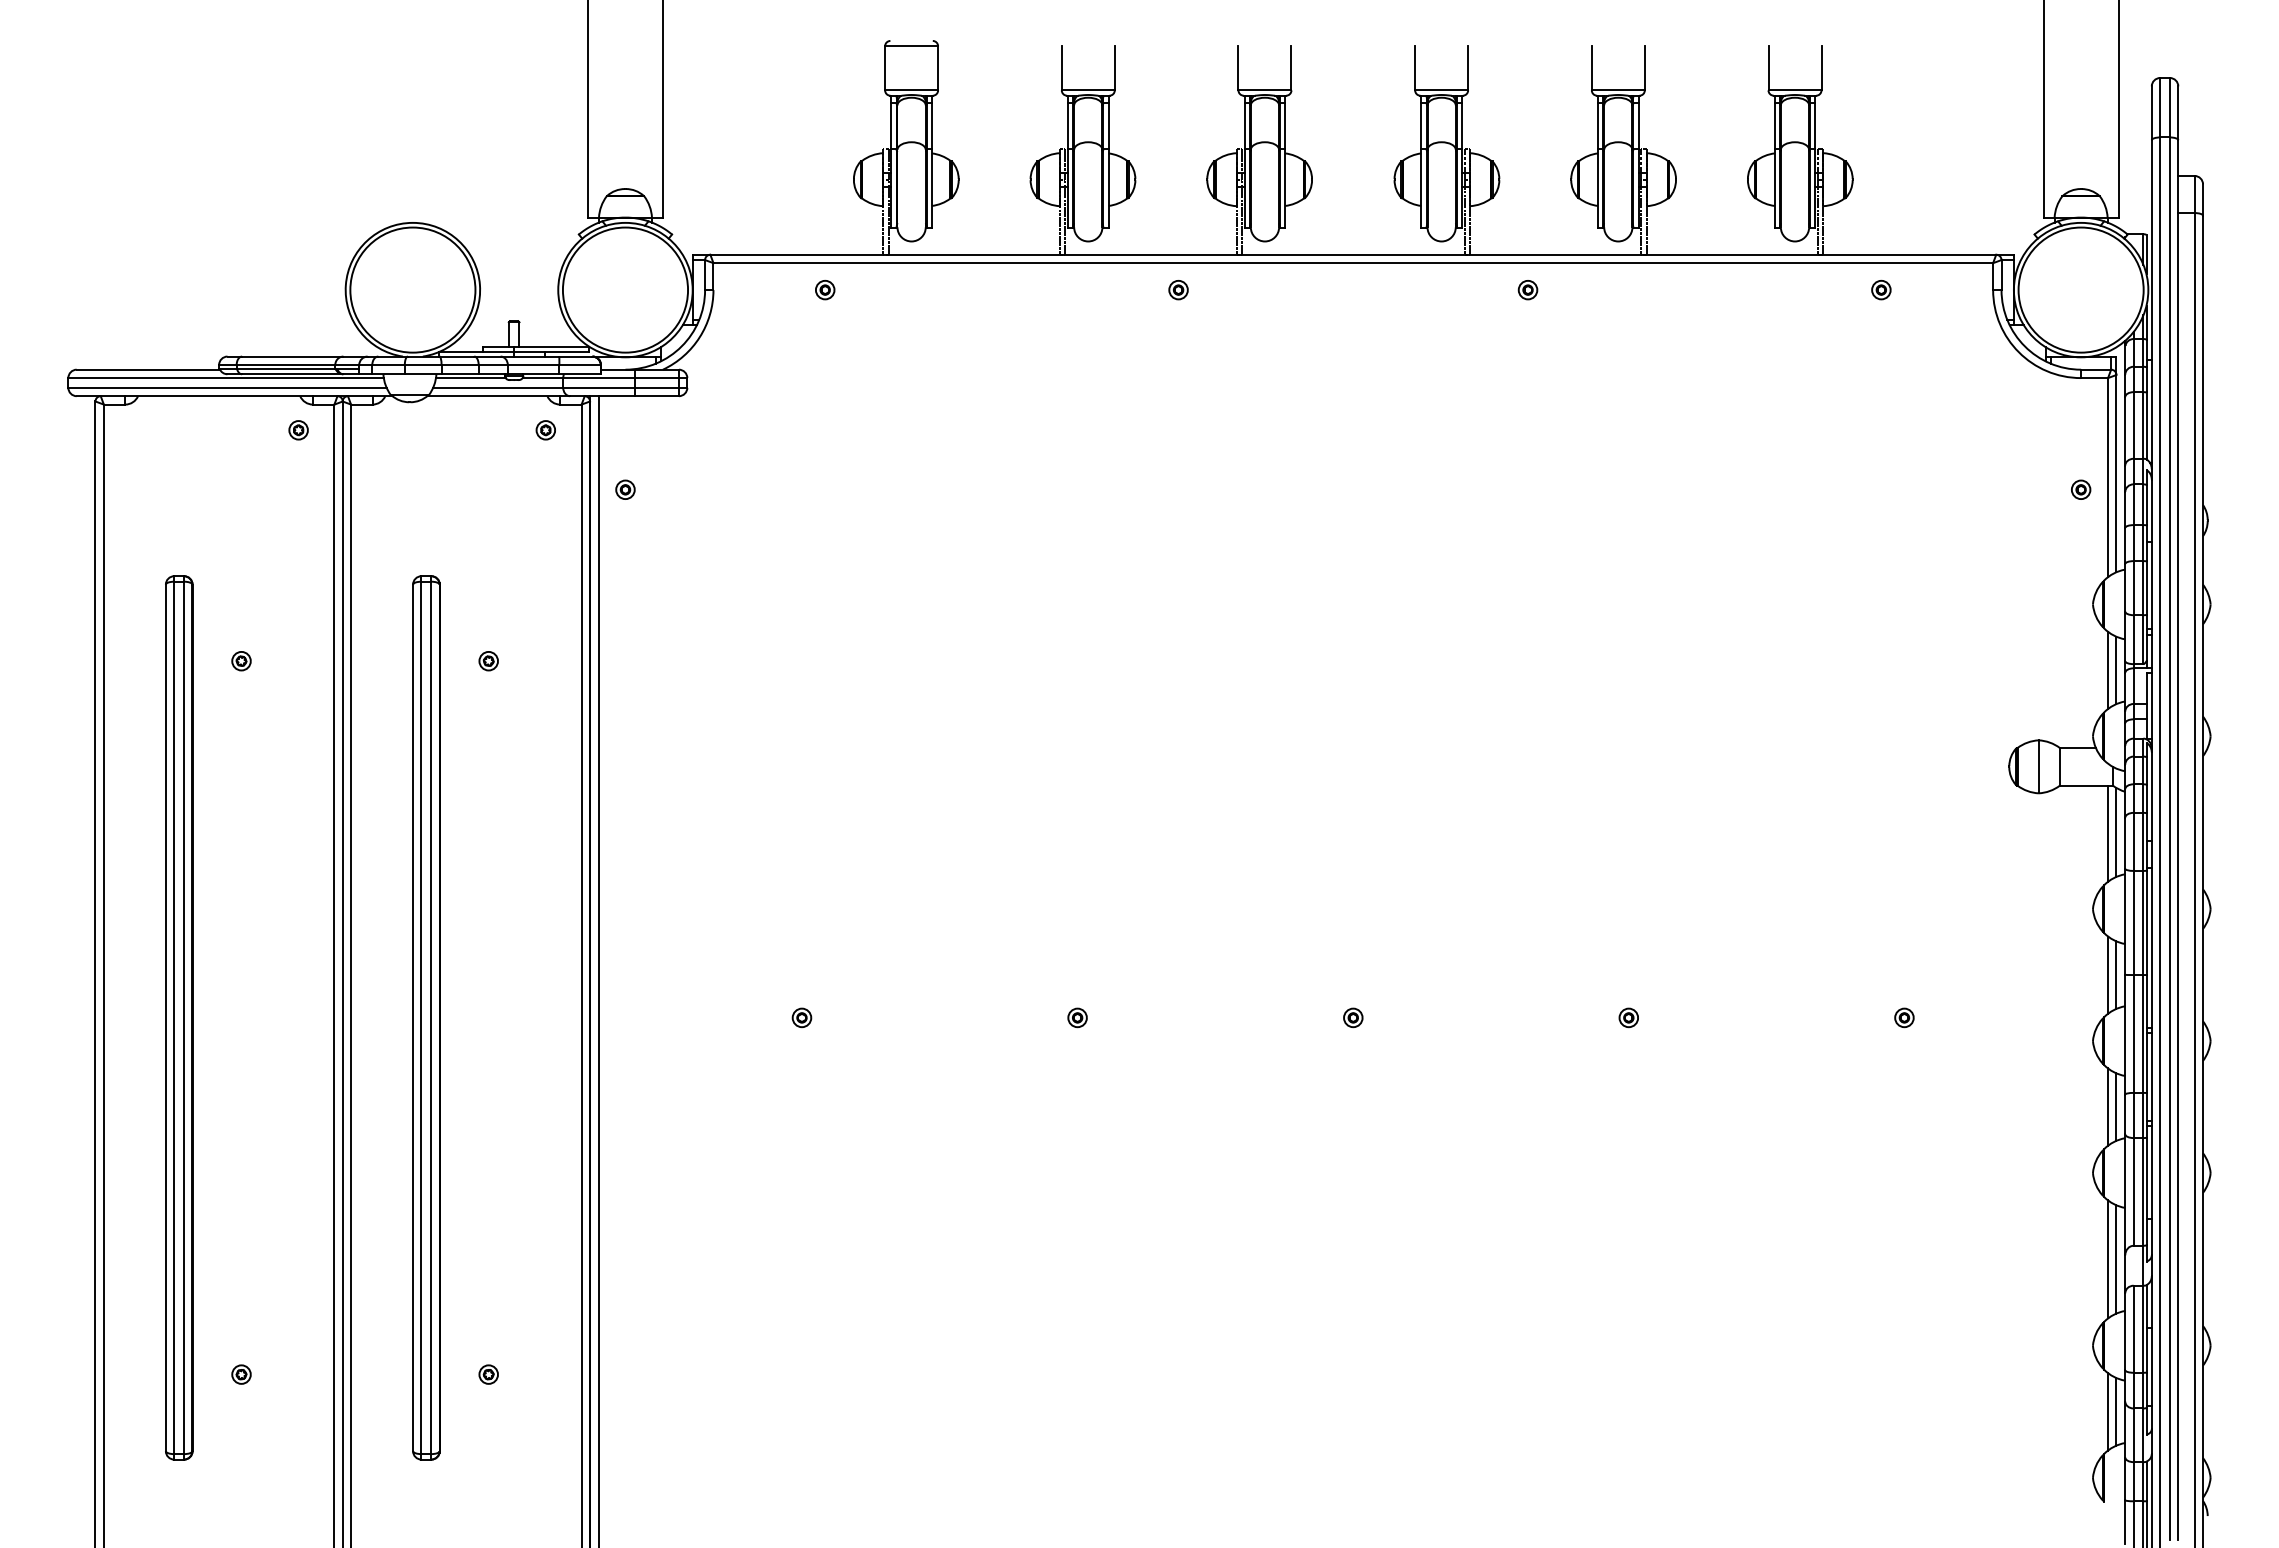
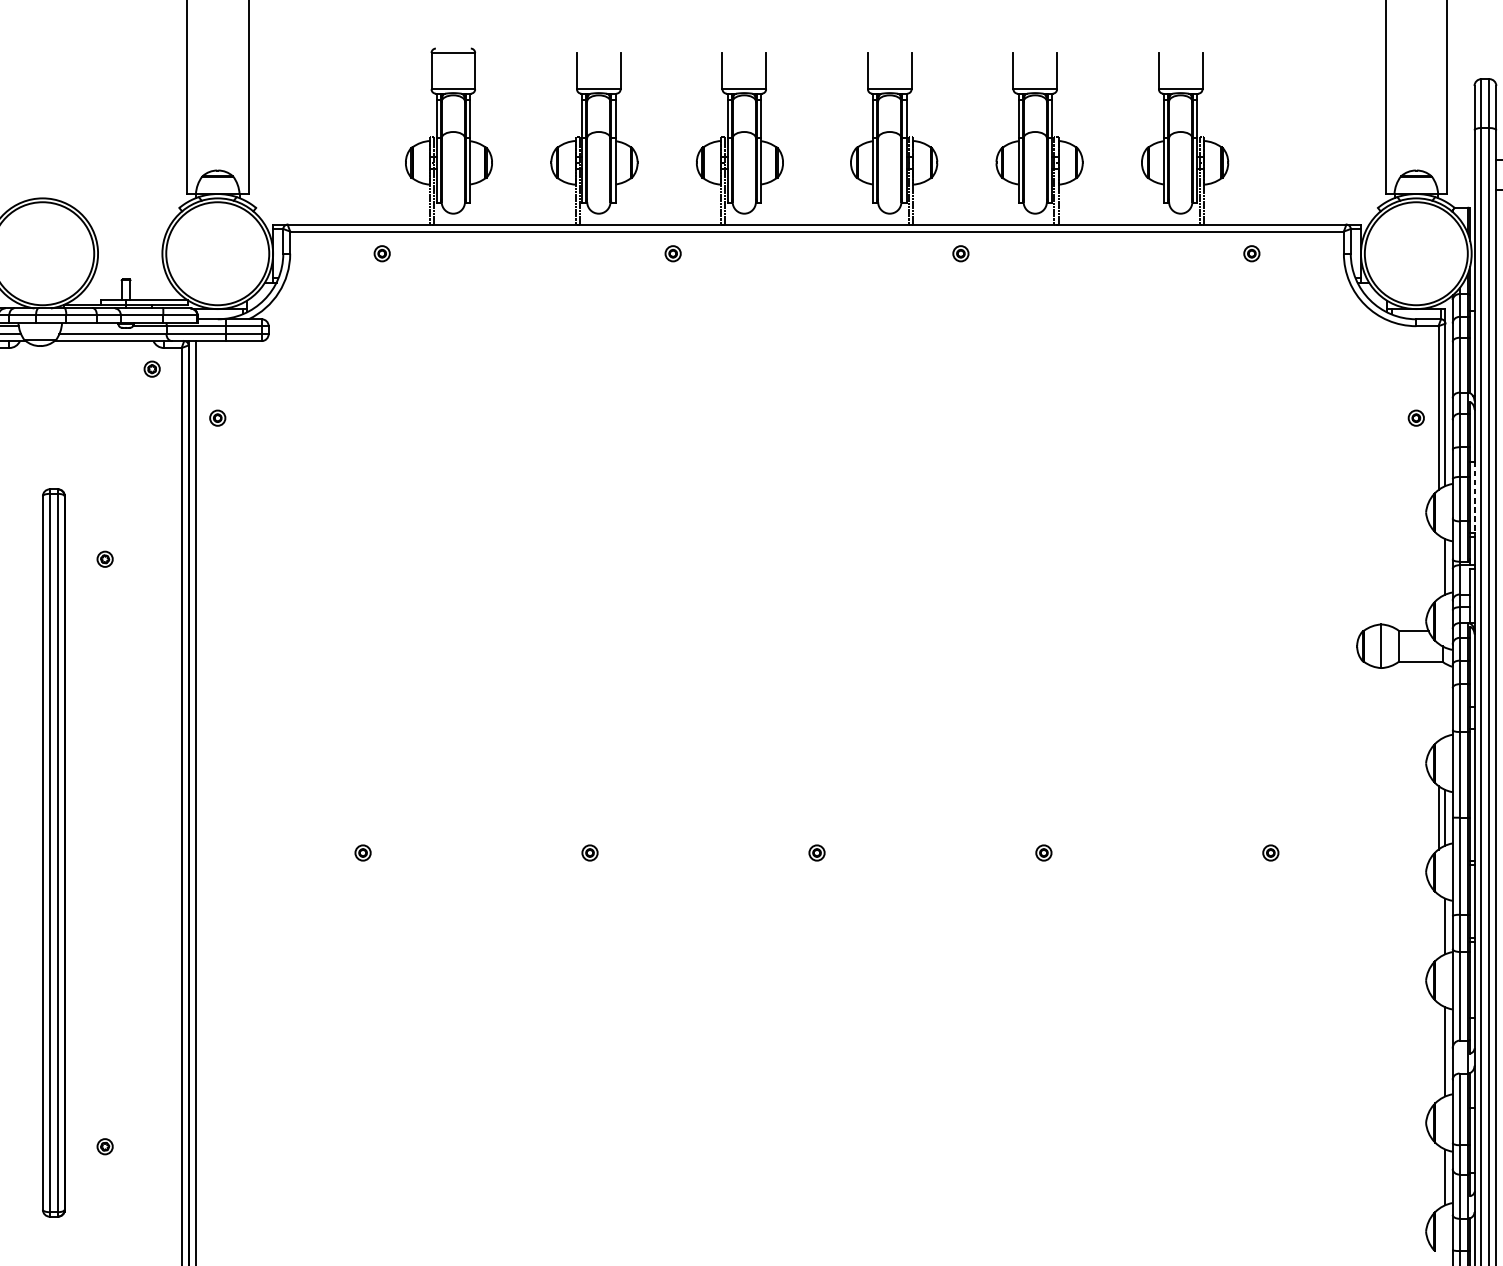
line: (470, 378) -> (90, 326), removed
line: (2151, 586) -> (1474, 497), solid -> dashed
line: (2108, 670) -> (1438, 566), removed
line: (2116, 832) -> (1445, 700), removed
line: (2108, 833) -> (1438, 701), removed
line: (2108, 1106) -> (1438, 925), removed
line: (2108, 1259) -> (1438, 1051), removed
line: (2108, 1411) -> (1438, 1177), removed

